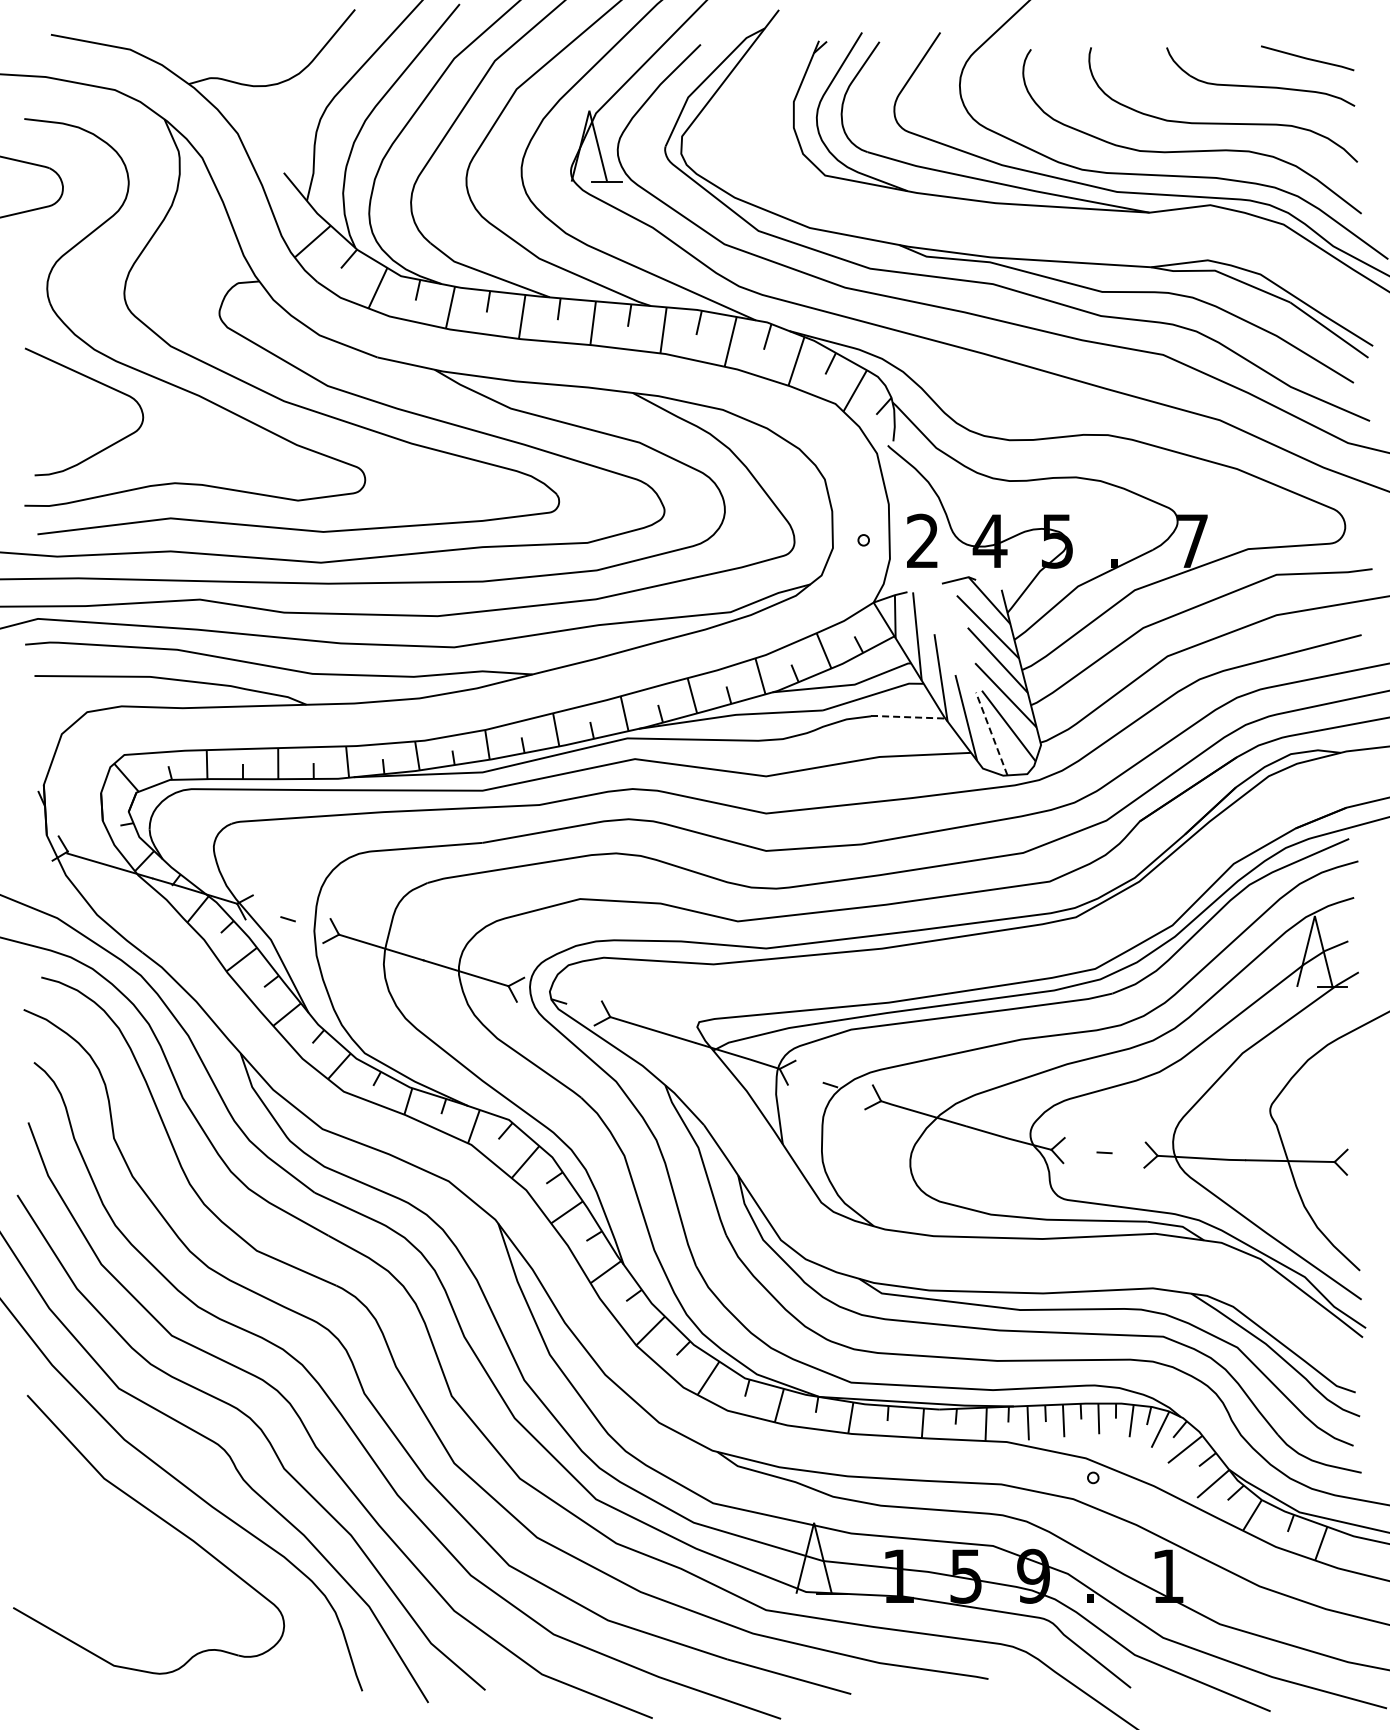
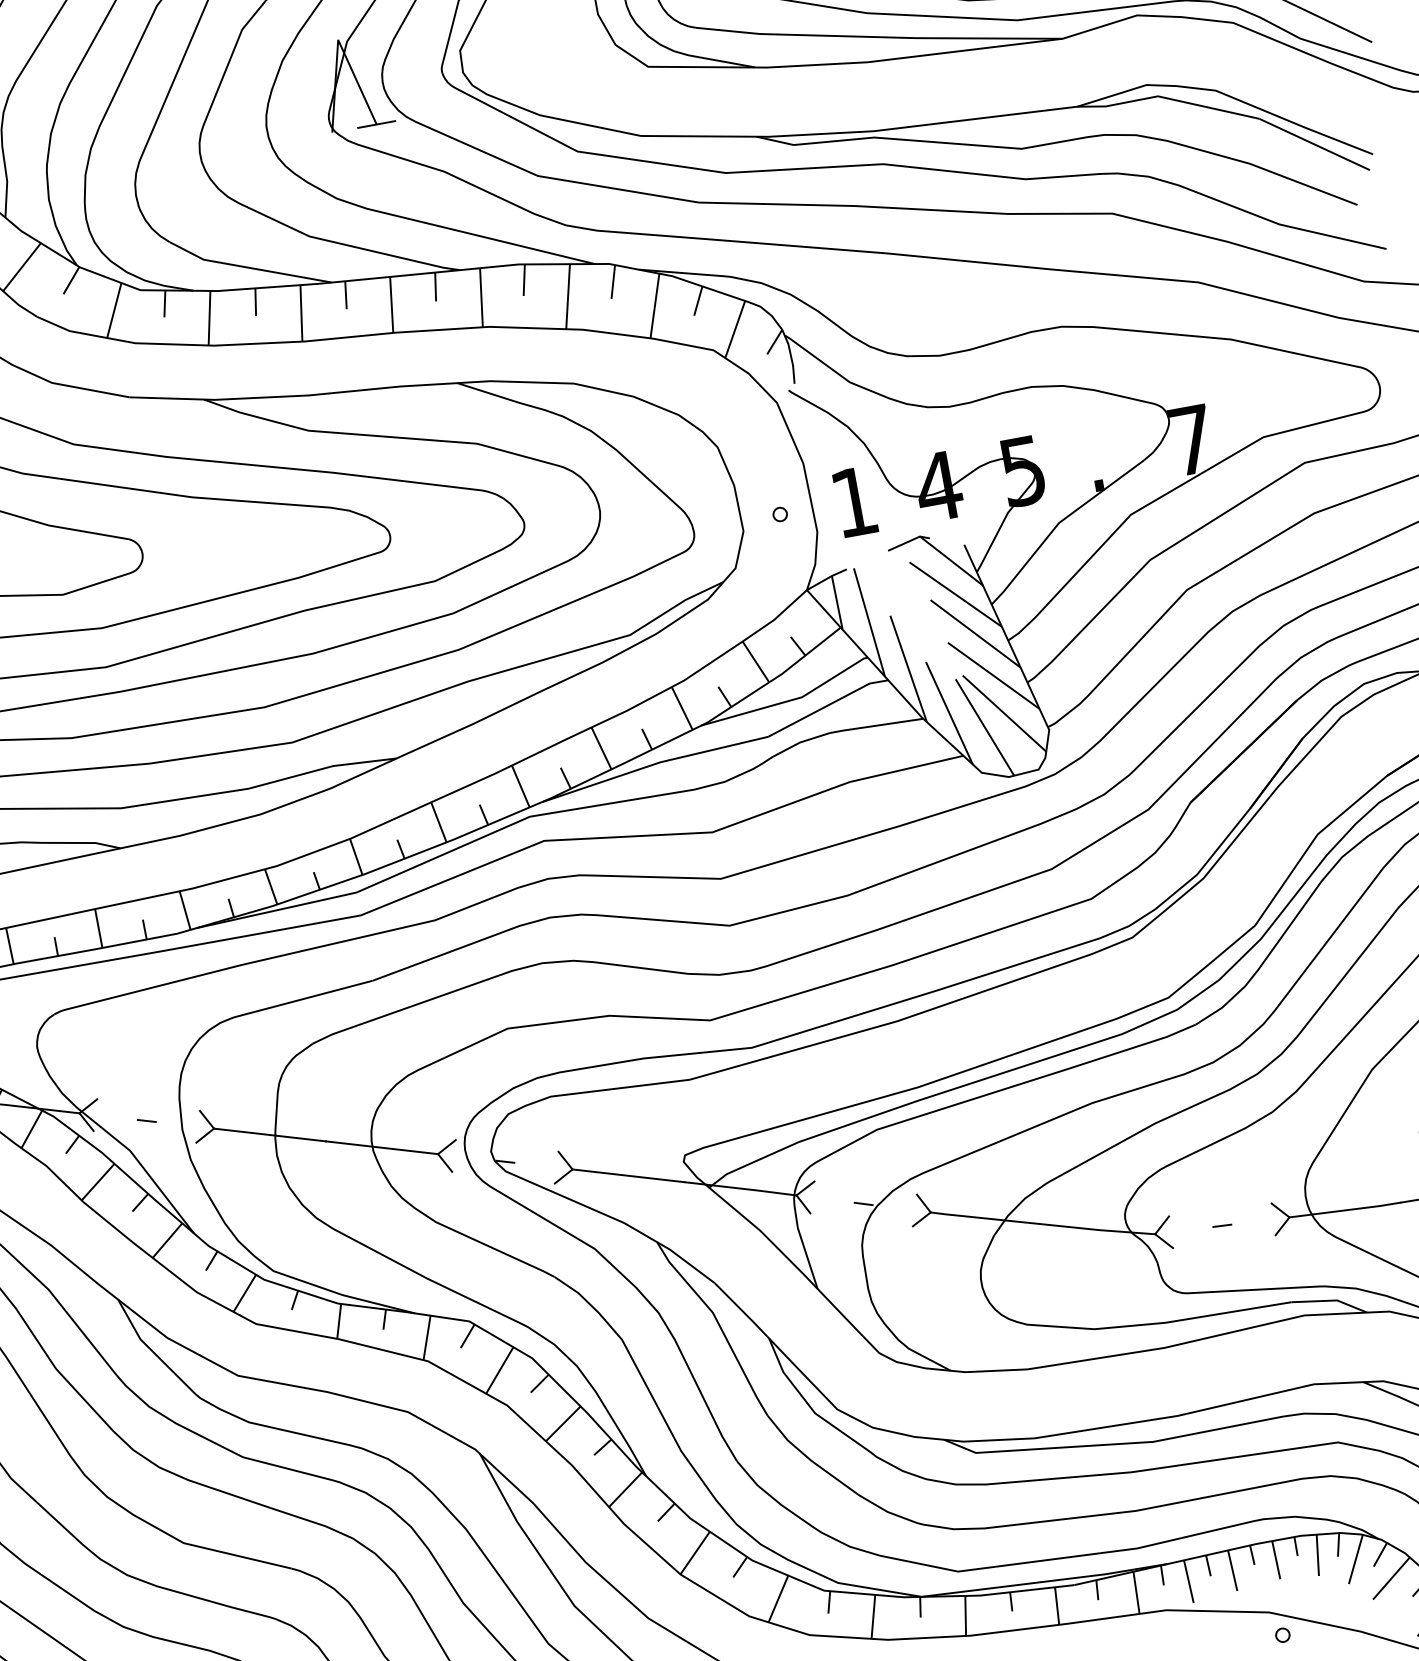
text: (922, 540) -> (853, 501), 2 -> 1
line: (907, 717) -> (875, 726), dashed -> solid
line: (991, 733) -> (984, 726), dashed -> solid

